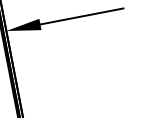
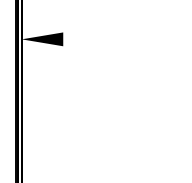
line: (81, 16) -> (113, 39), removed

